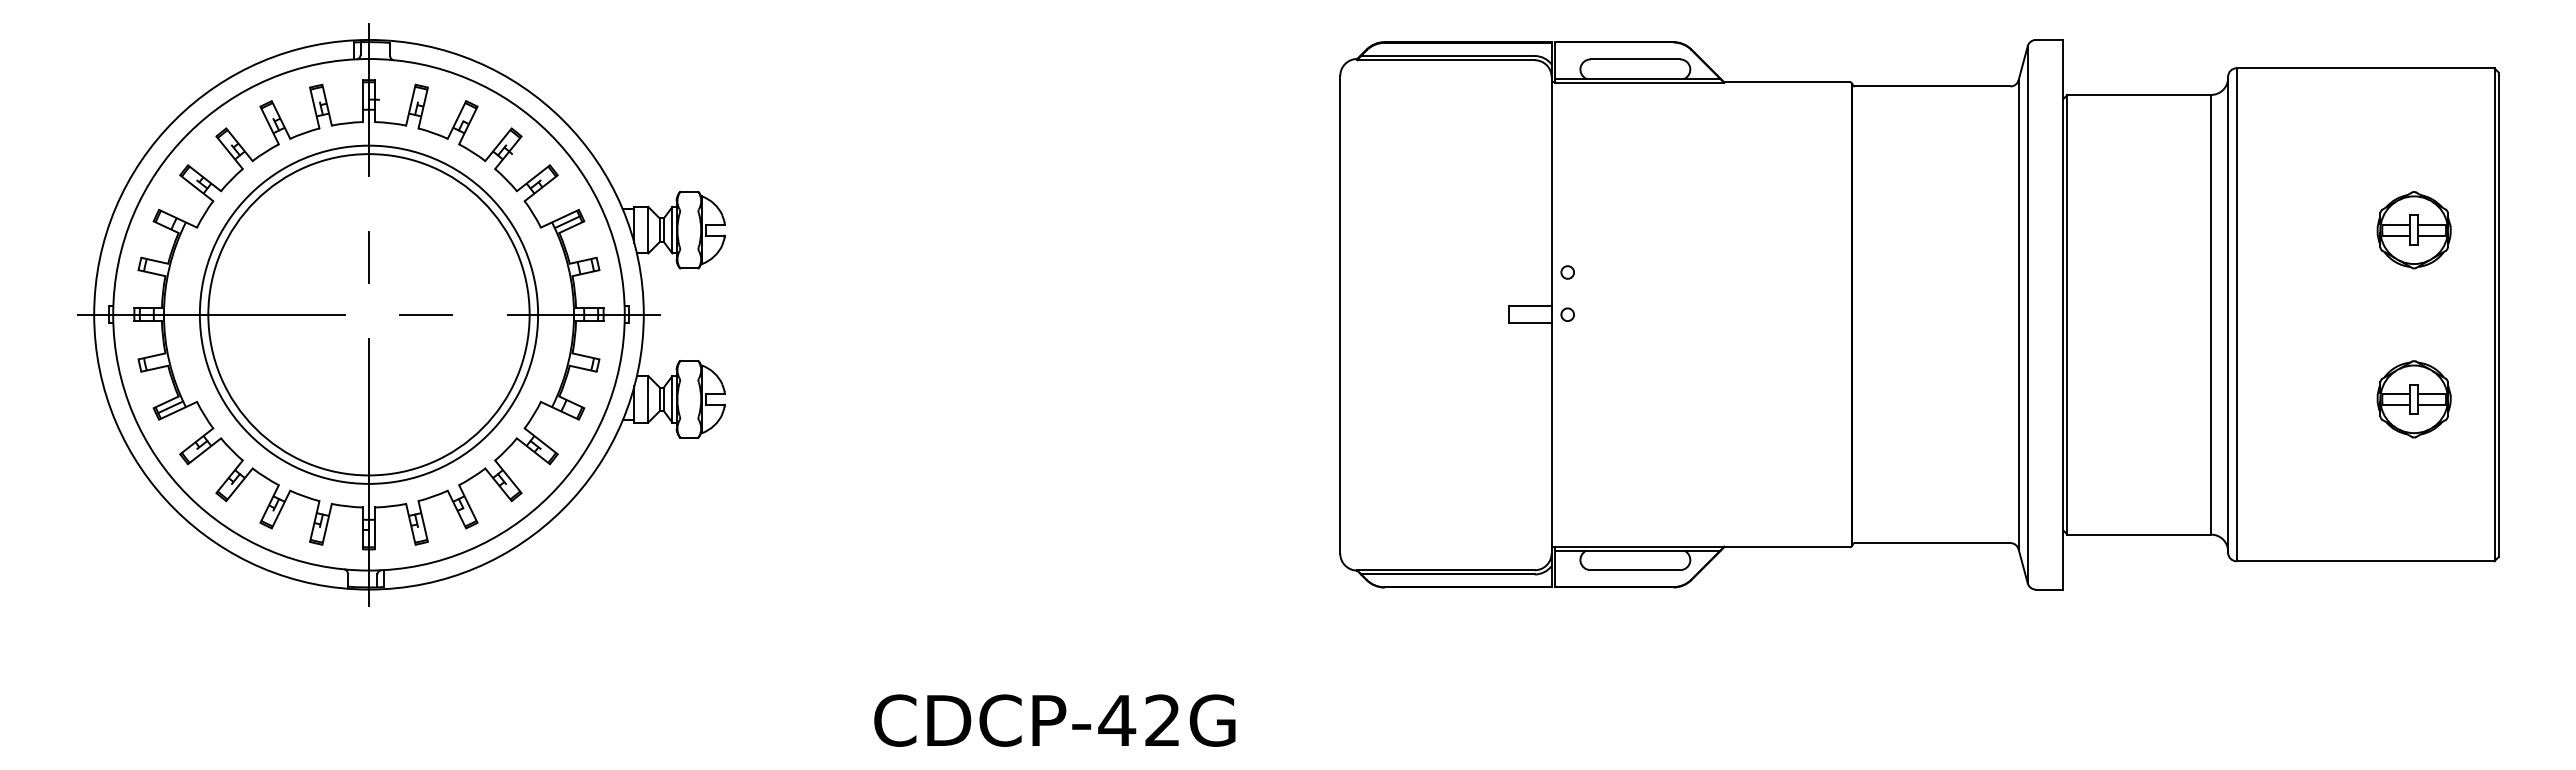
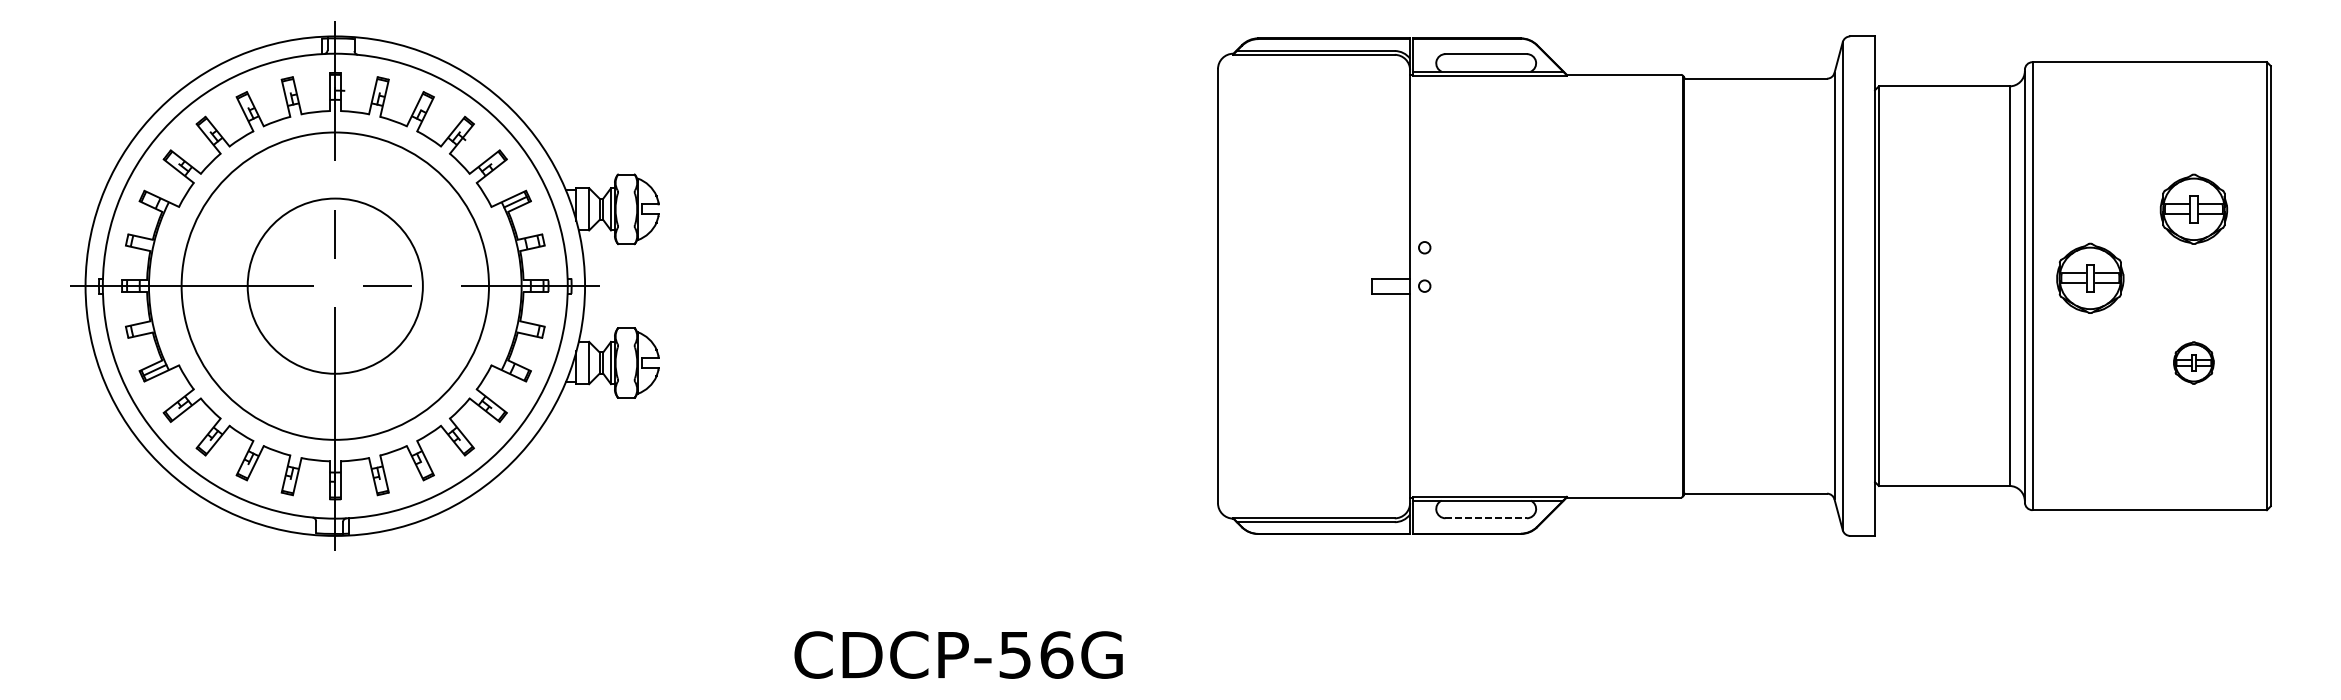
part: (2299, 306) -> (2089, 278), added
circle: (368, 314) -> (334, 285), size x0.6
part: (2413, 399) -> (2193, 363), size x0.6
line: (1635, 570) -> (1486, 518), solid -> dashed
text: (1139, 720) -> (1035, 654), CDCP-42G -> CDCP-56G

